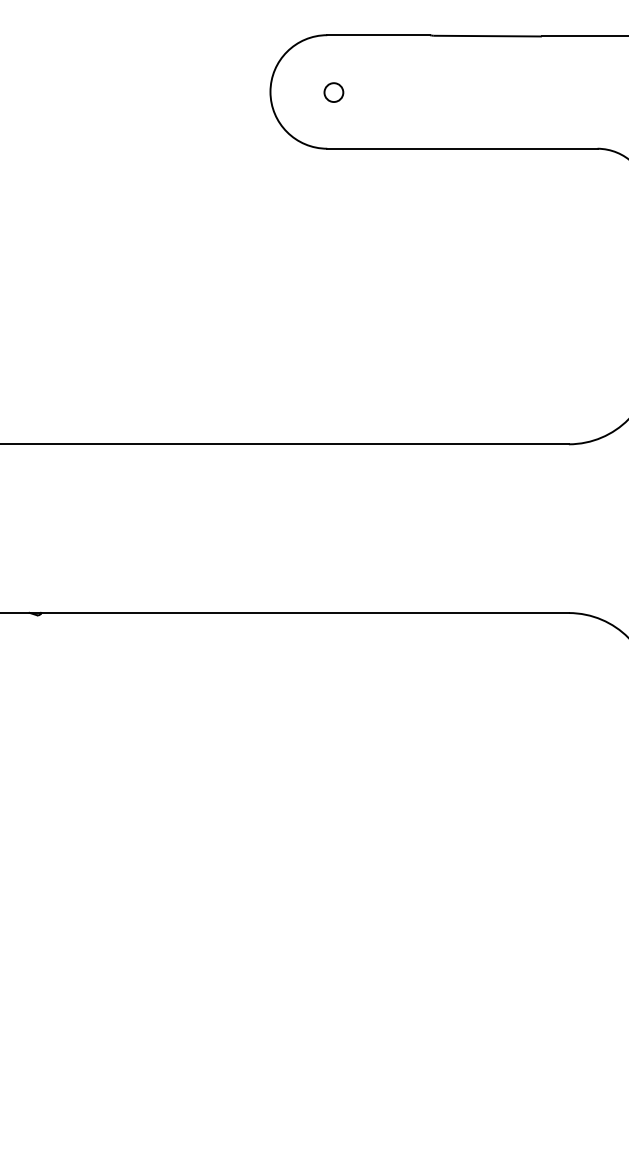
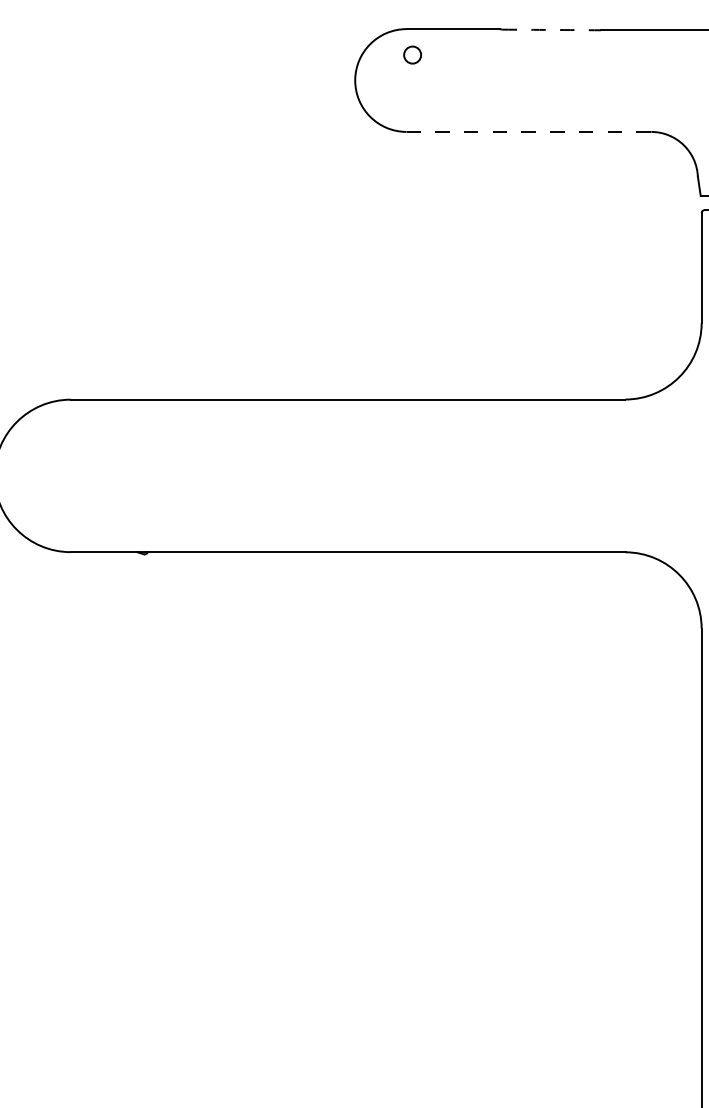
arc: (487, 35) -> (551, 29), solid -> dashed
circle: (333, 91) -> (412, 54), moved
line: (462, 148) -> (529, 131), solid -> dashed

